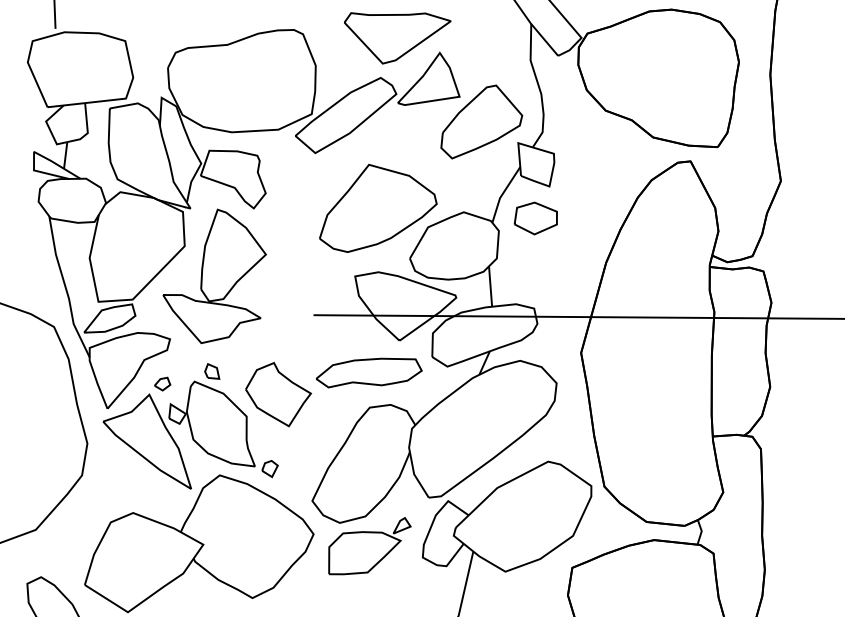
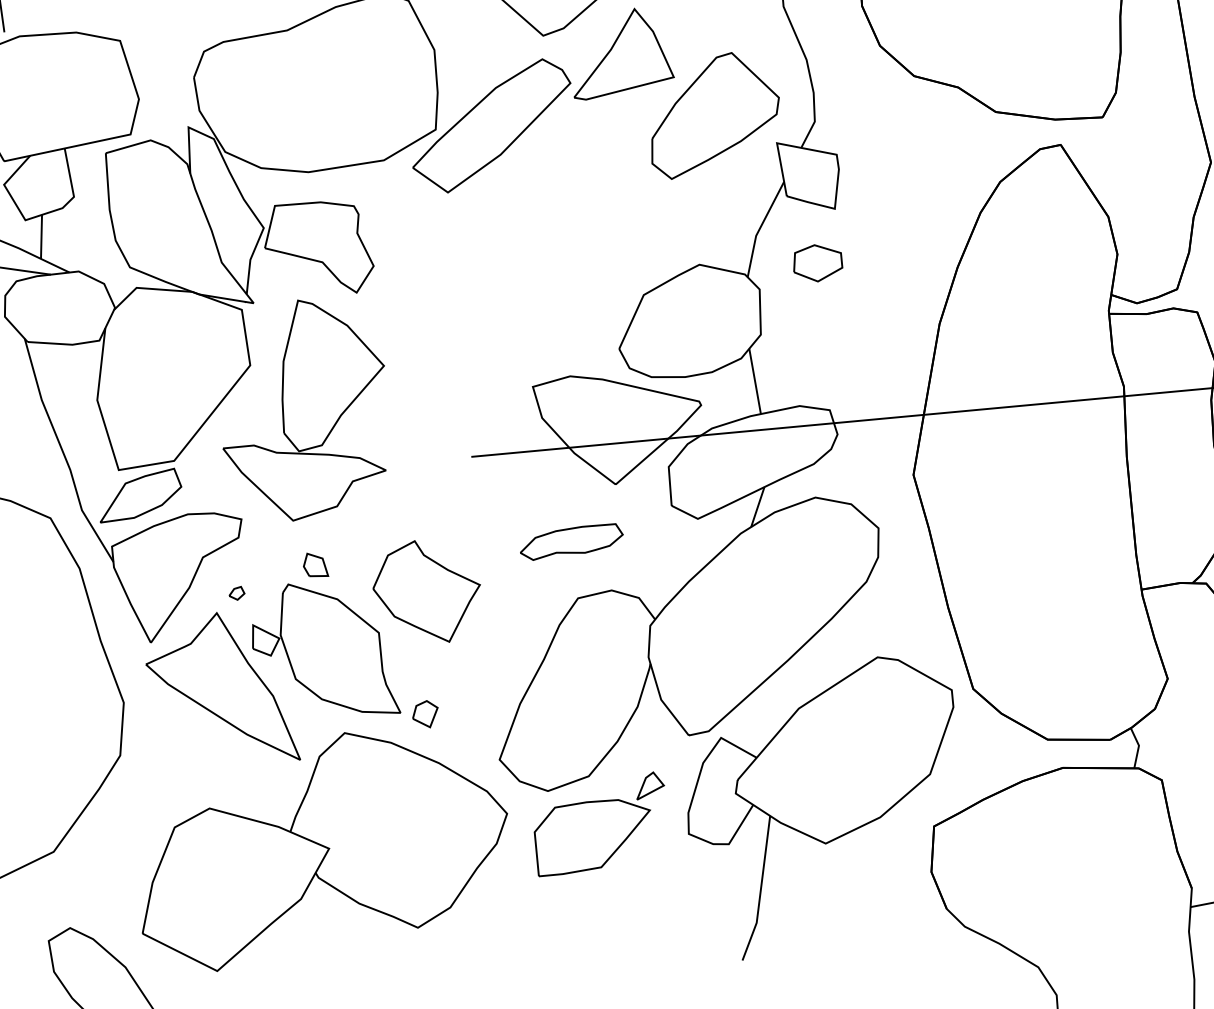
part: (378, 208) -> (559, 272), removed
part: (535, 218) -> (817, 263), size x0.7
part: (369, 372) -> (571, 541), size x0.6
part: (162, 383) -> (236, 592), size x0.6

